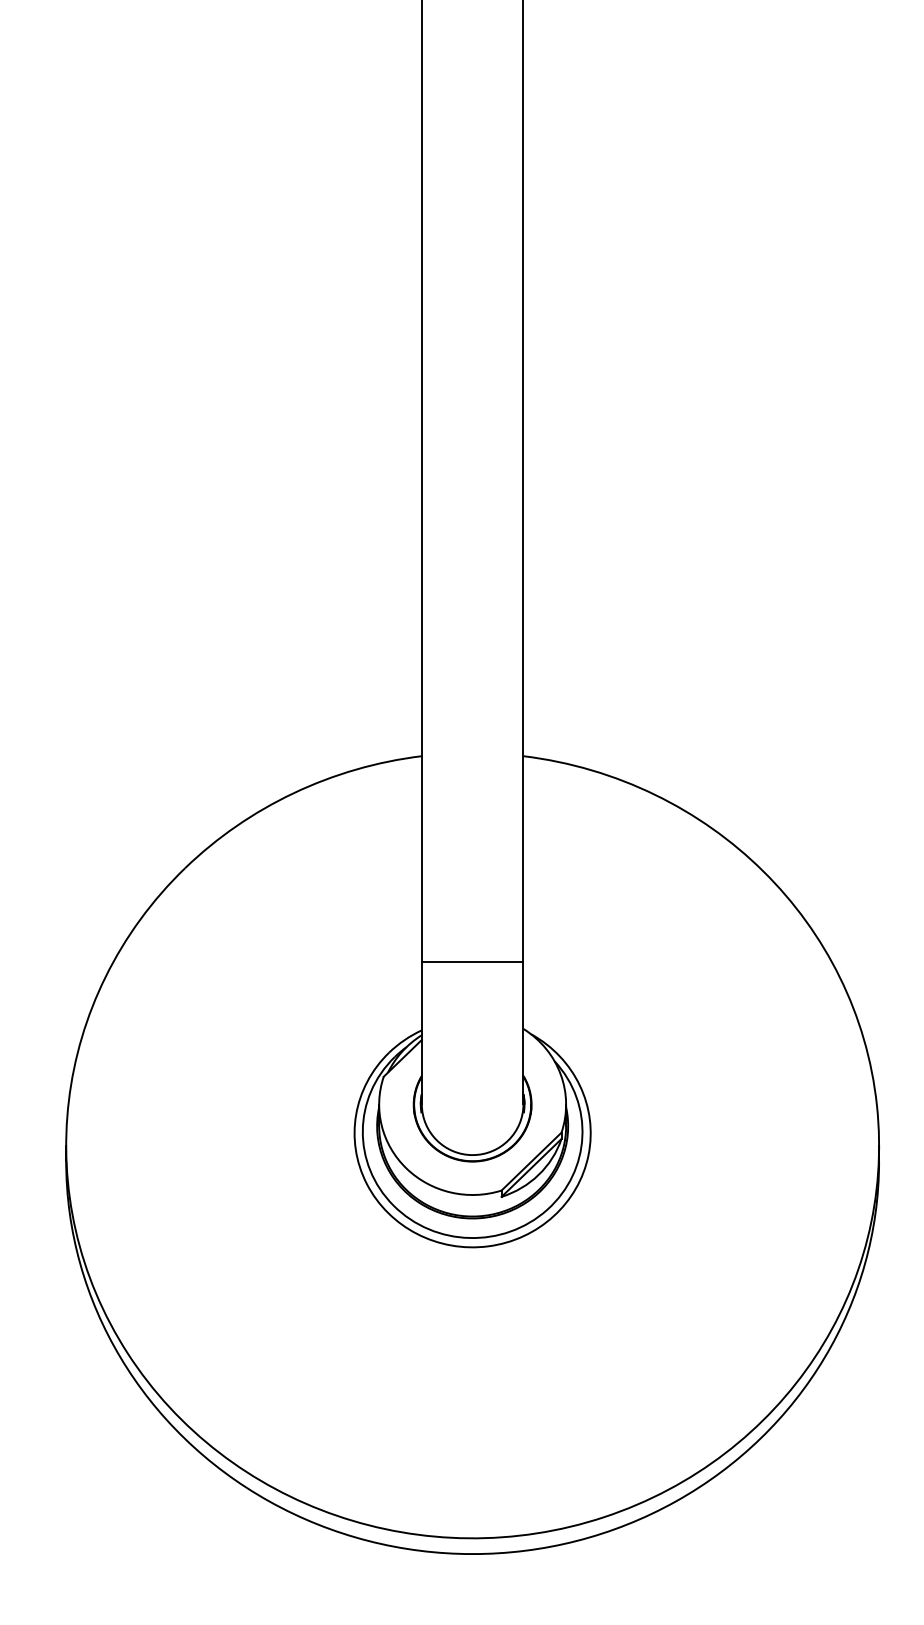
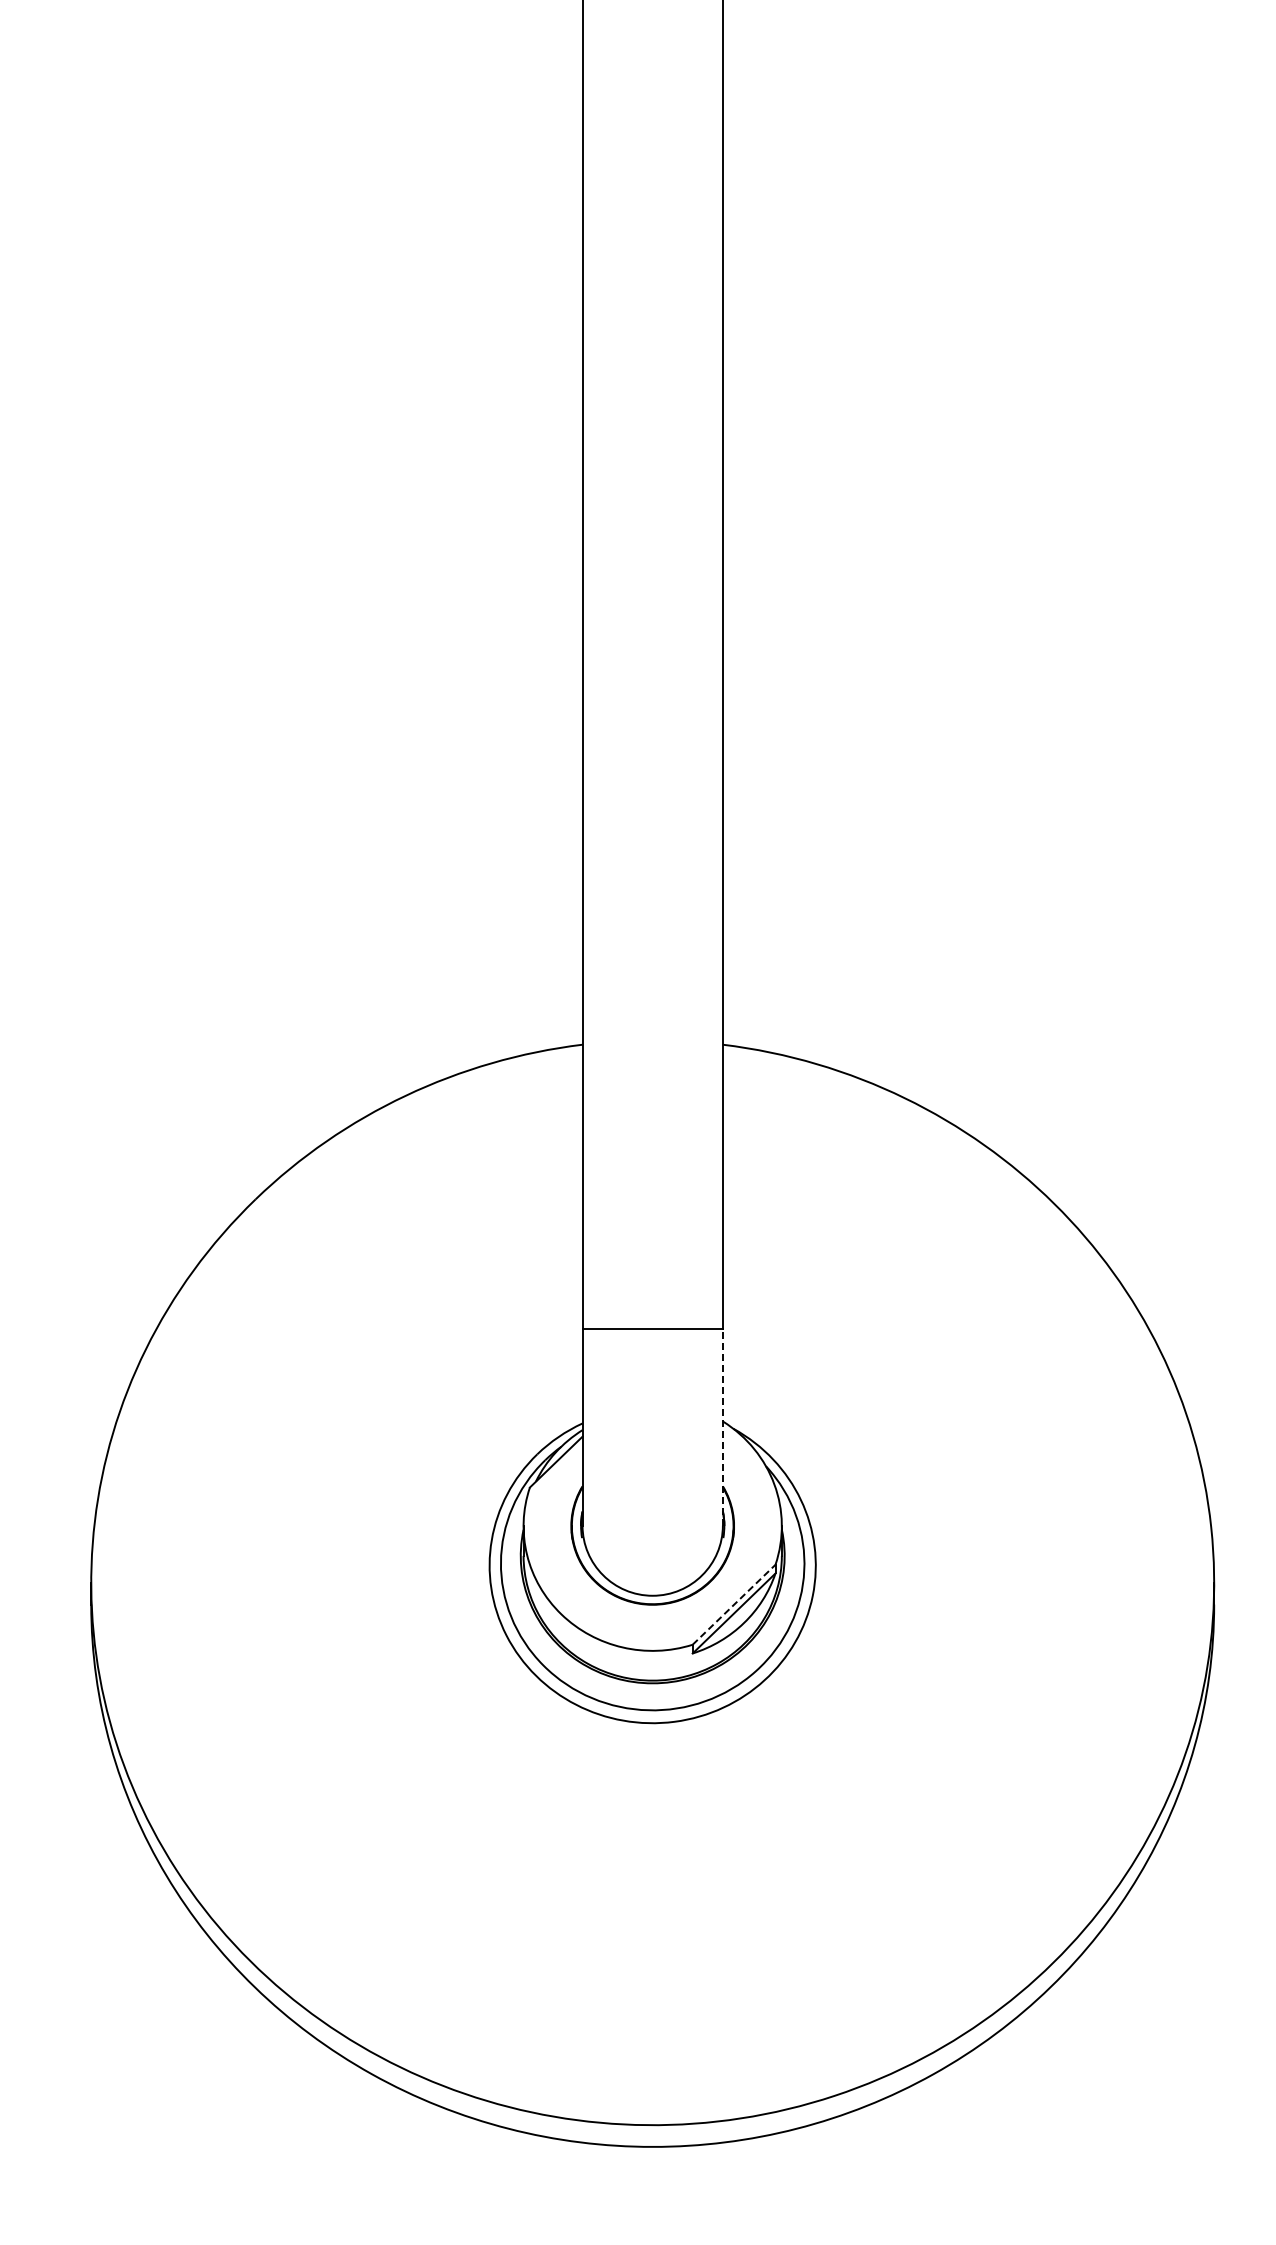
line: (523, 1032) -> (722, 1426), solid -> dashed
line: (531, 1161) -> (734, 1604), solid -> dashed

